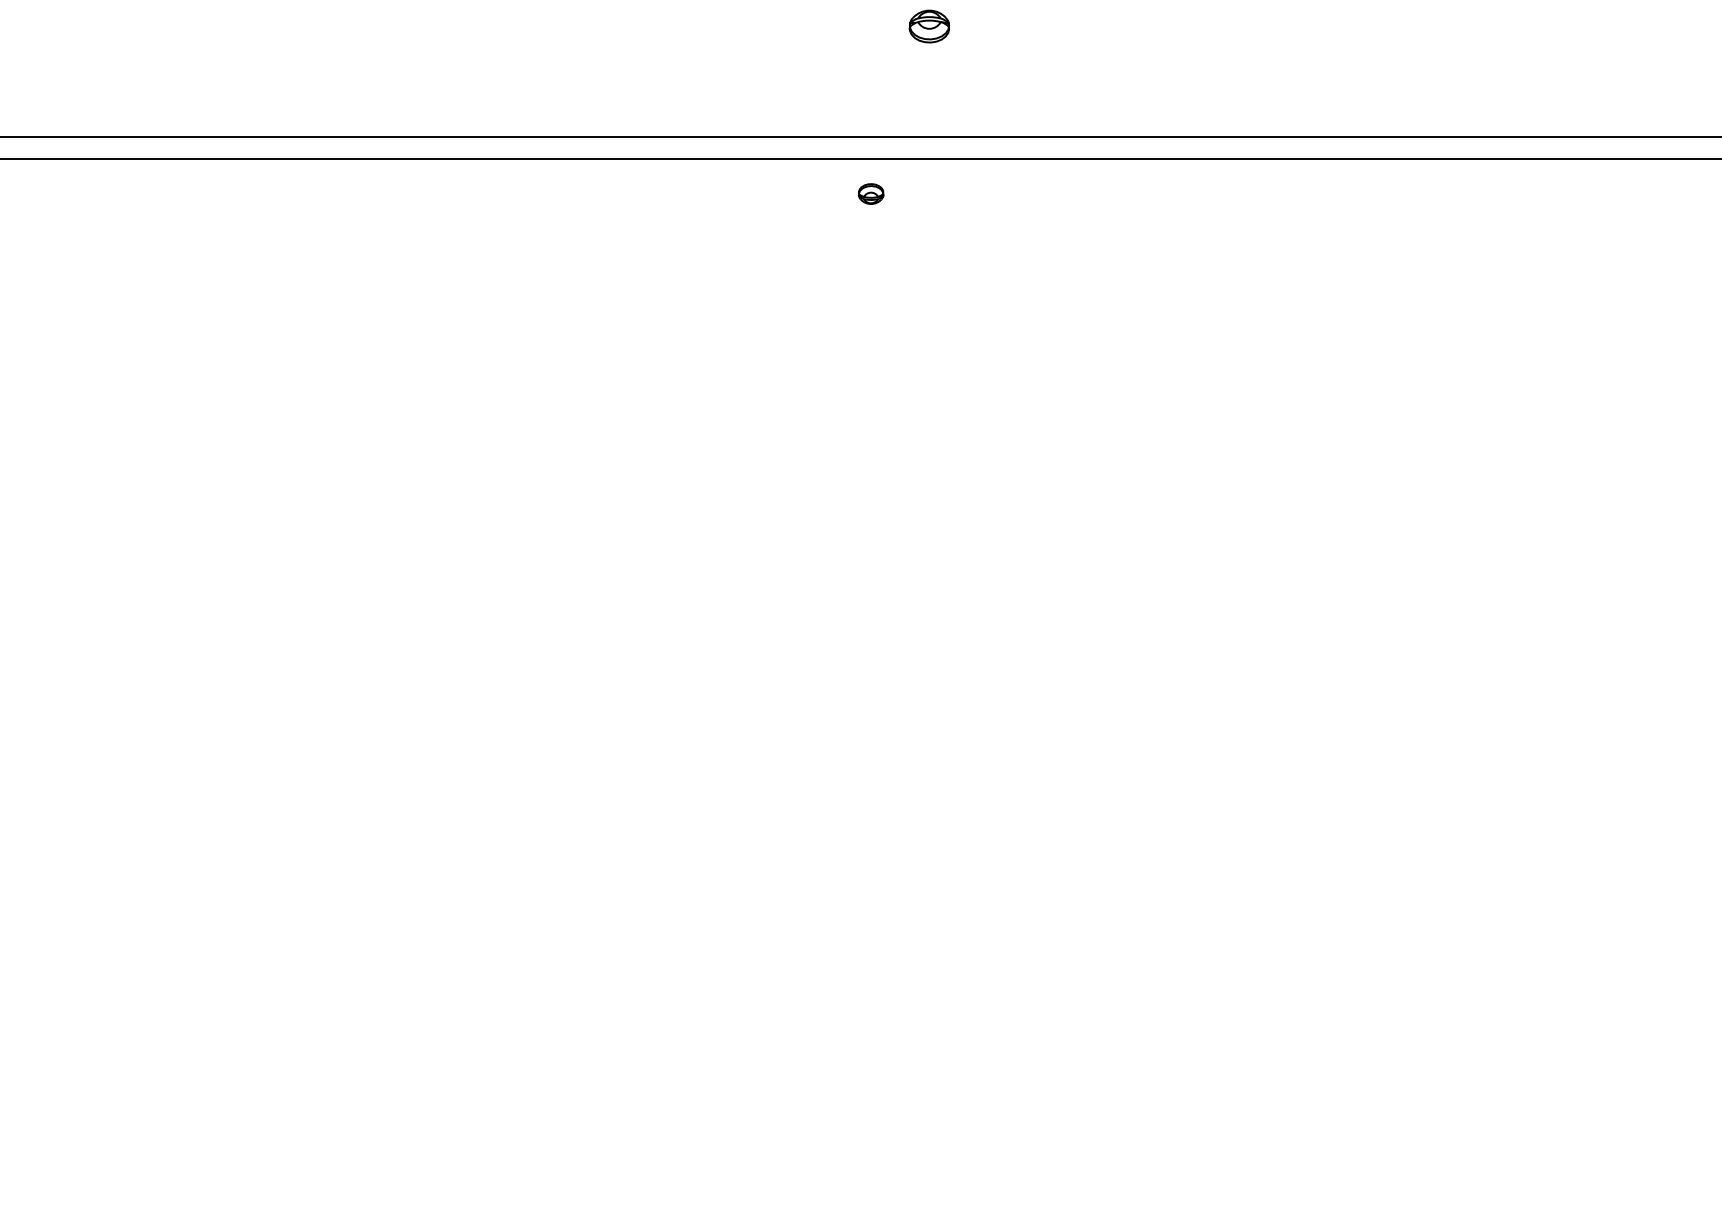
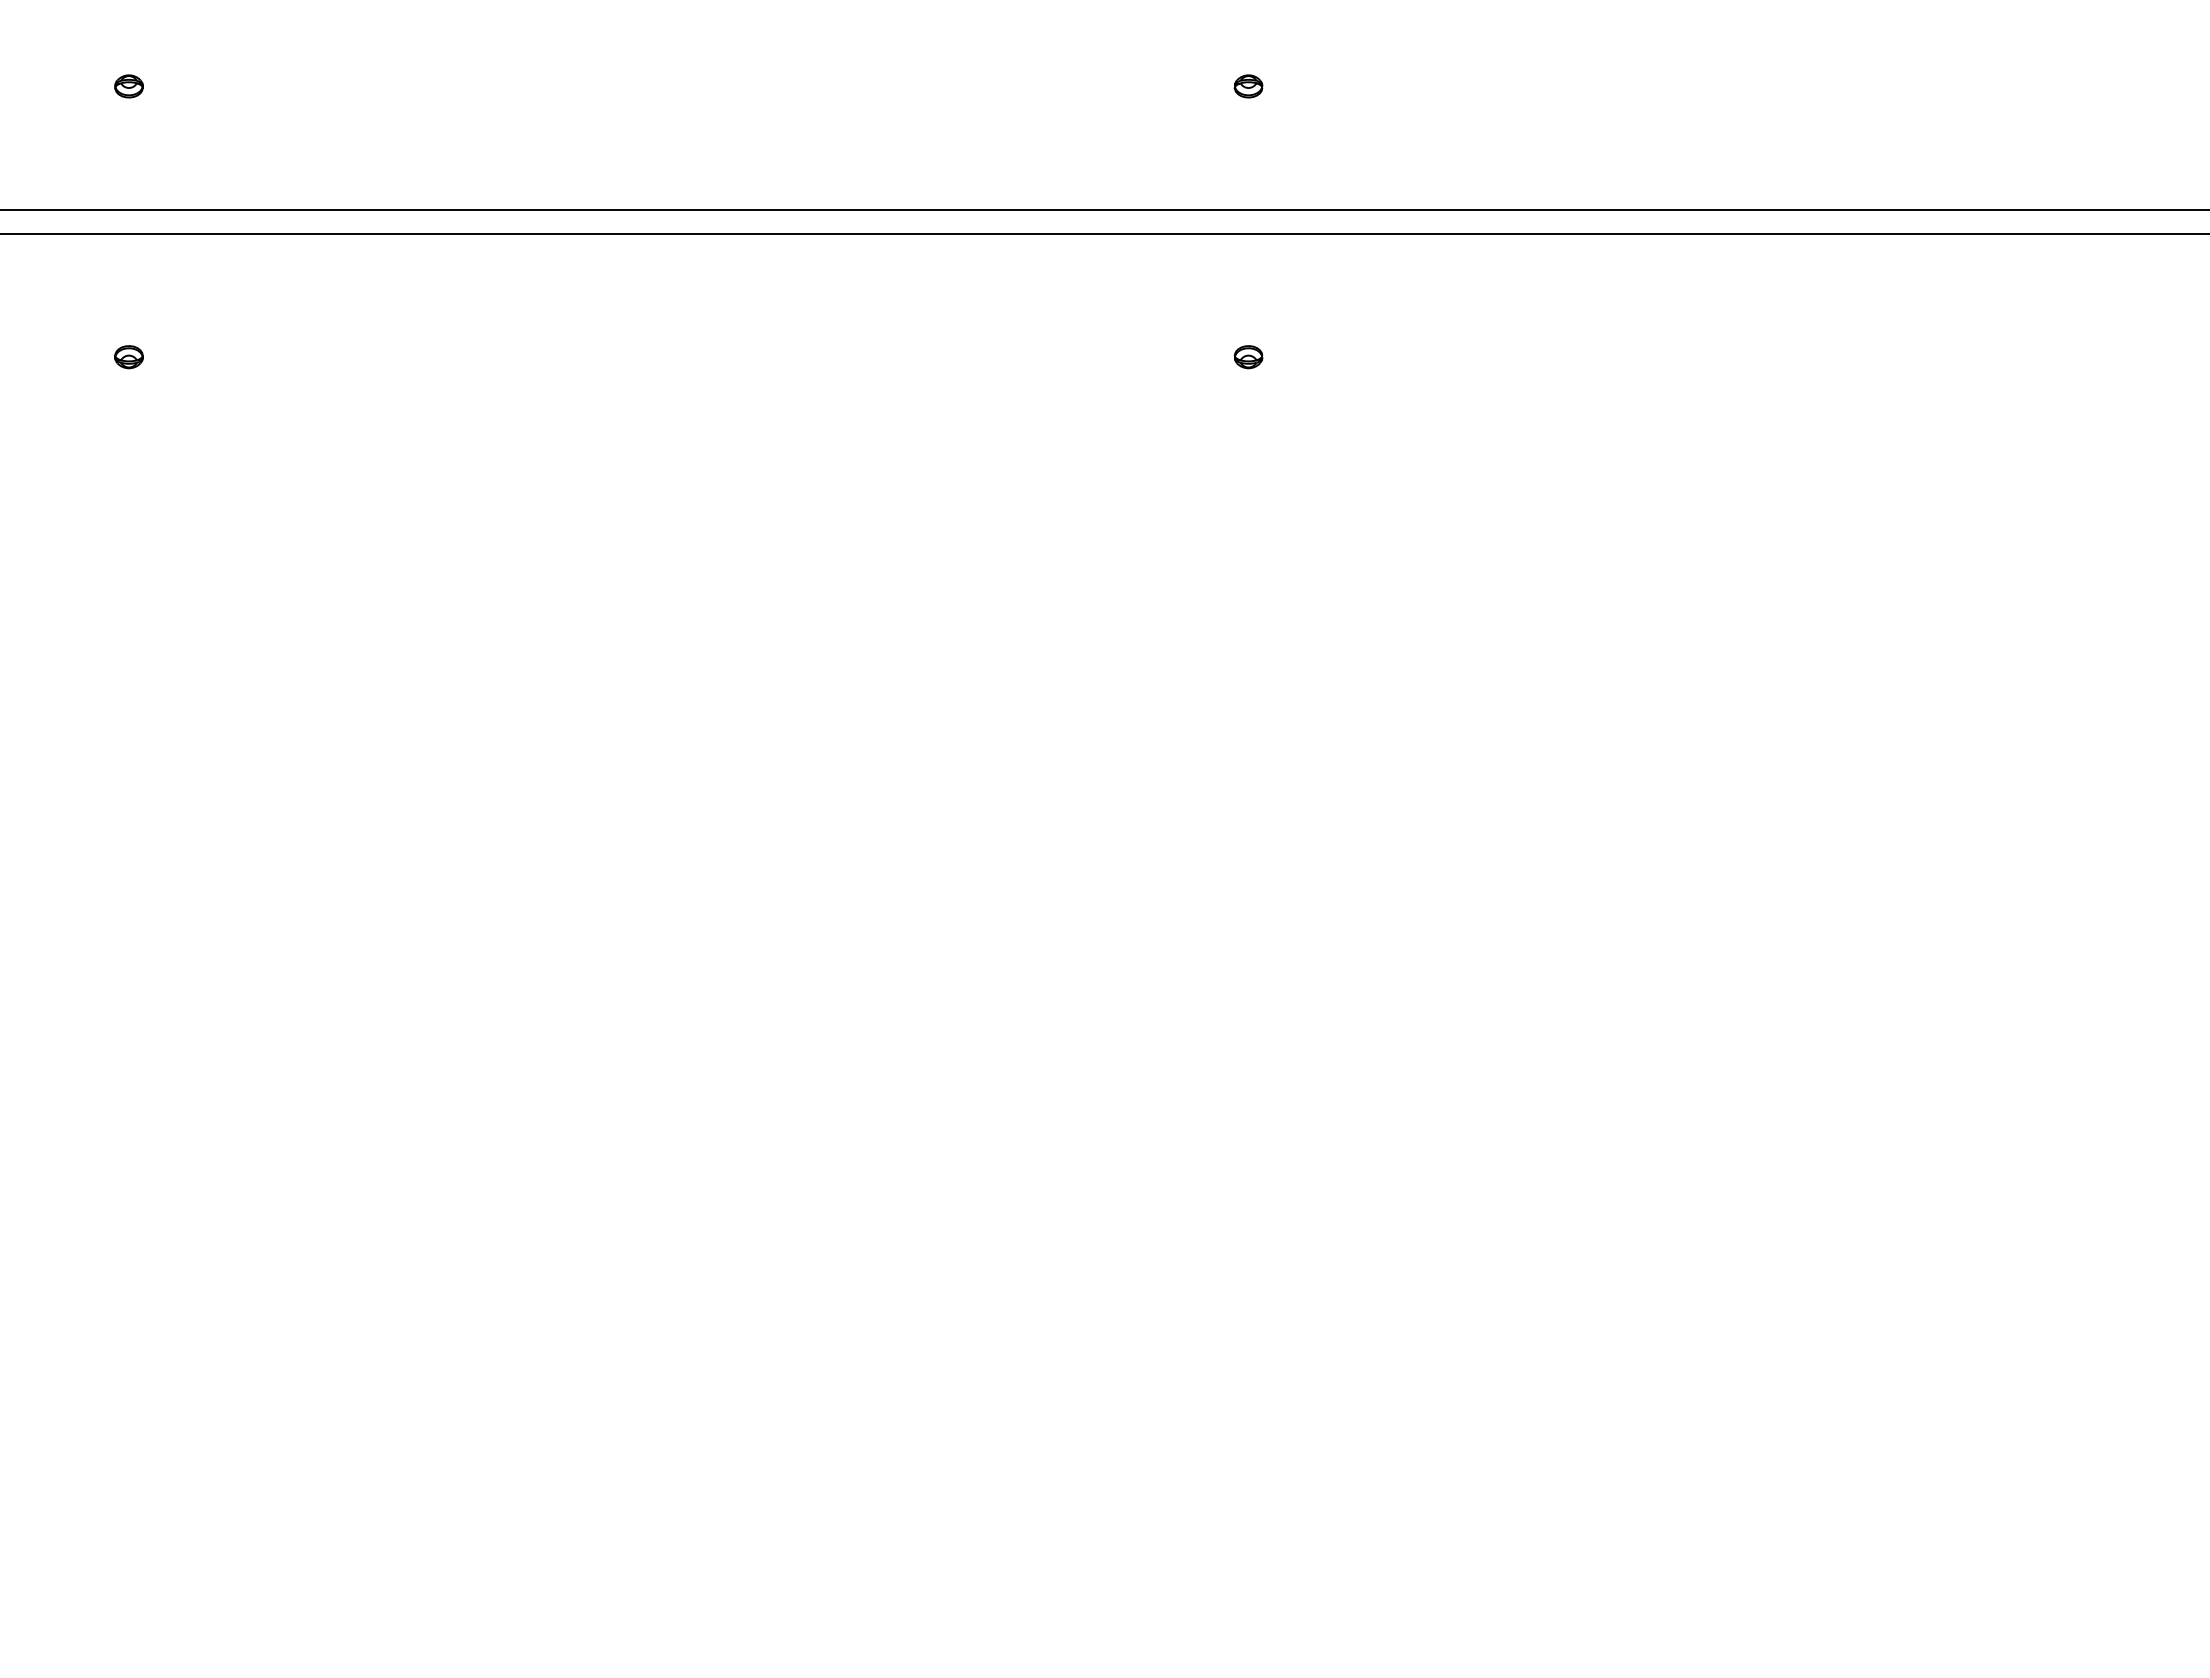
part: (929, 26) -> (1248, 86), size x0.62
part: (871, 194) -> (1248, 357), moved

